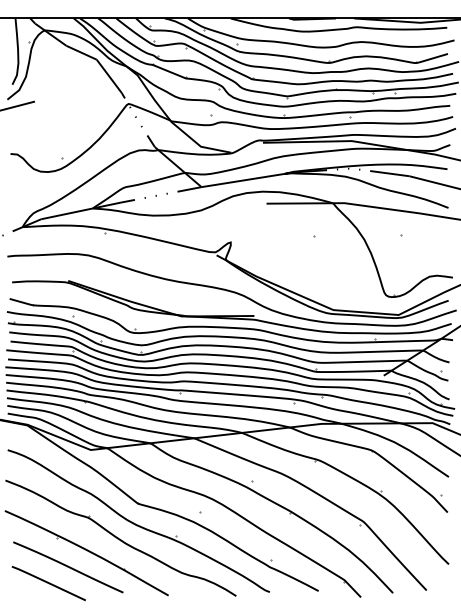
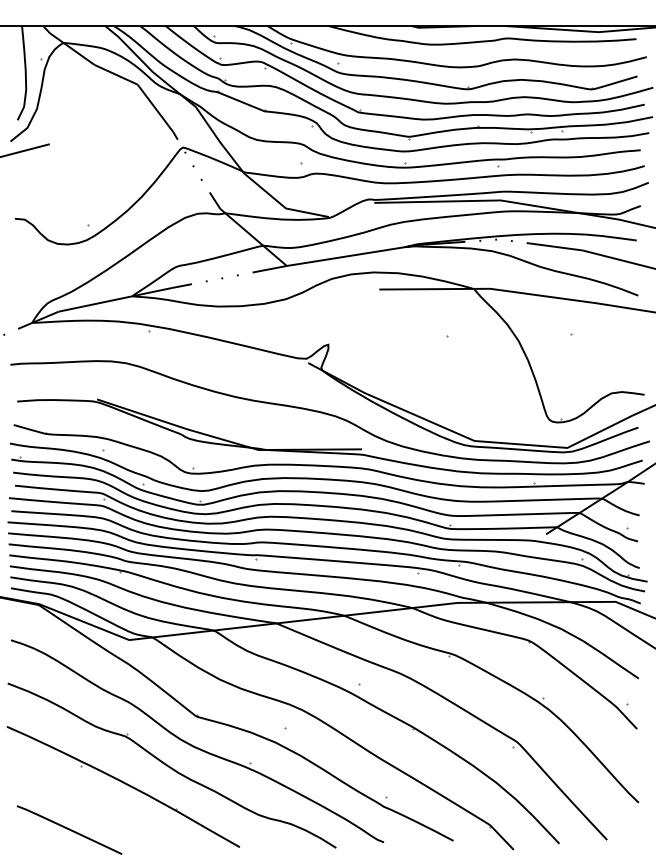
curve: (67, 566) -> (96, 806), removed

